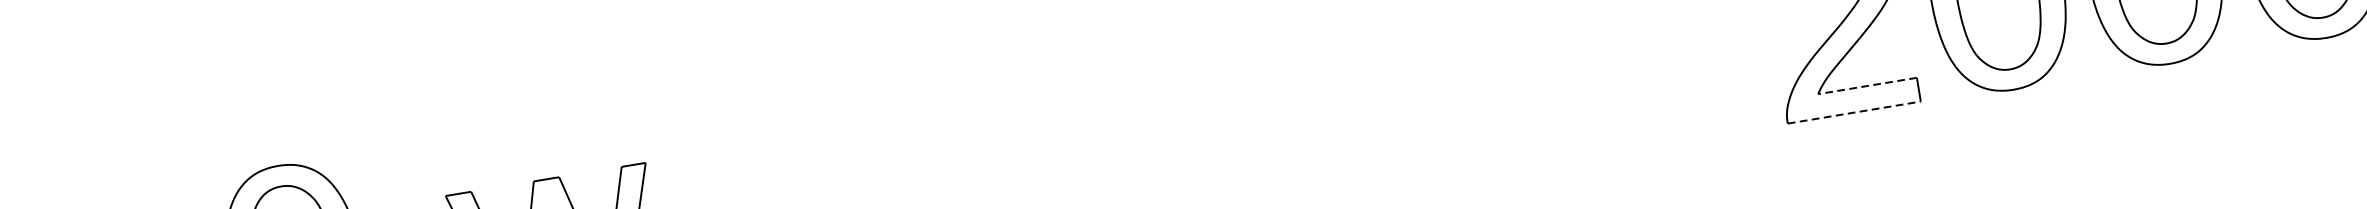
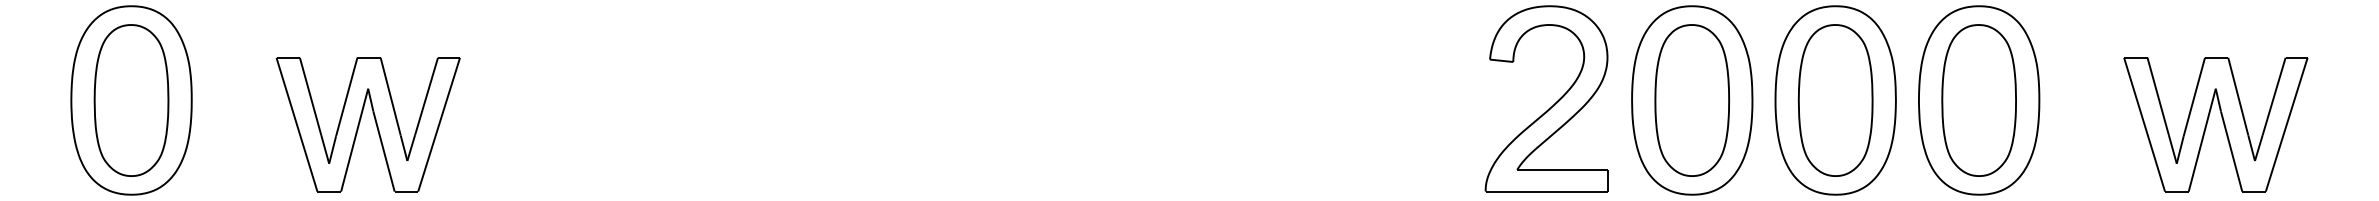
line: (1866, 85) -> (1561, 169), dashed -> solid
line: (1855, 112) -> (1547, 191), dashed -> solid

